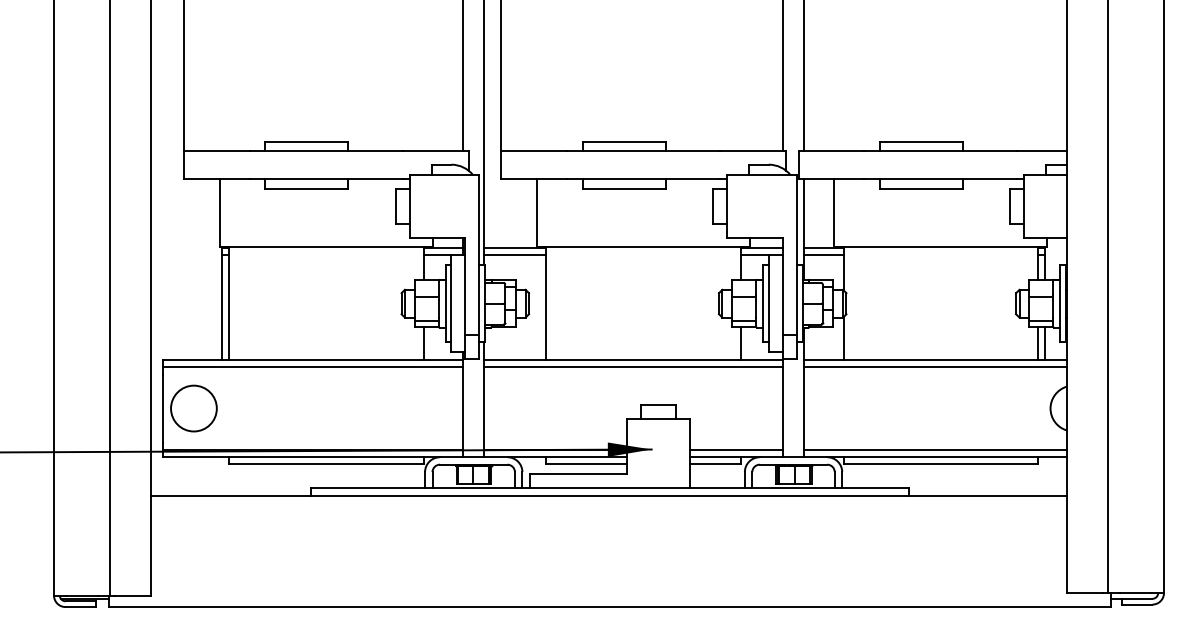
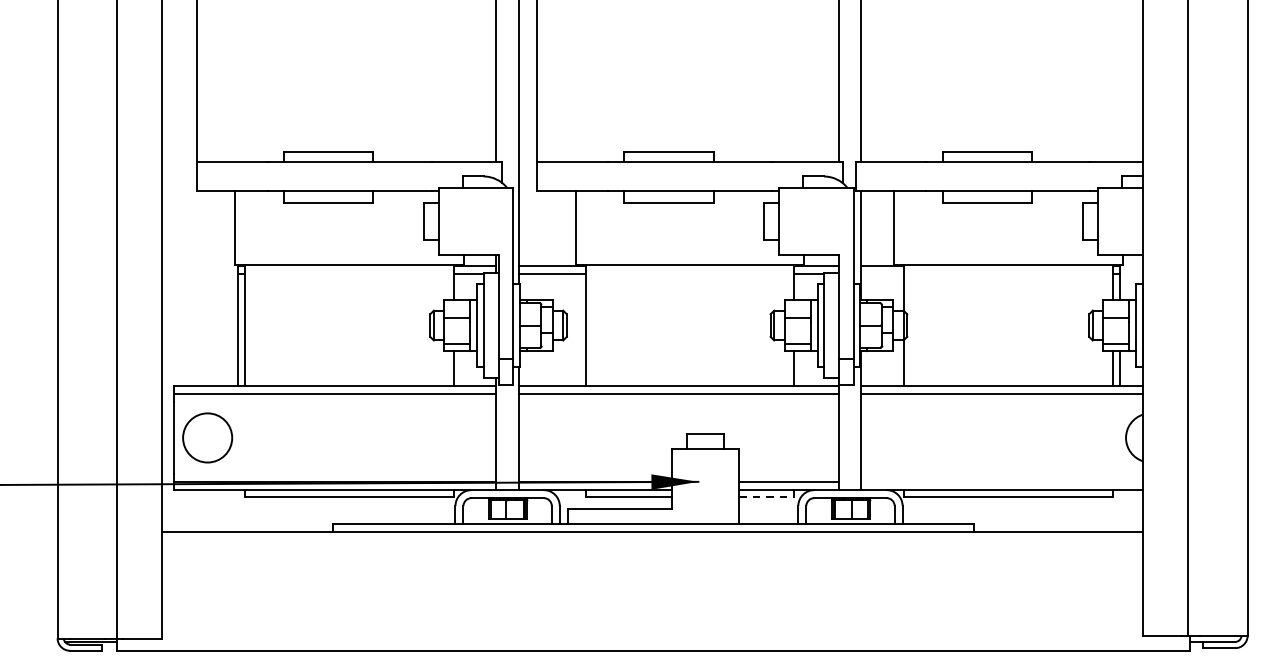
line: (823, 255) -> (882, 273), removed
line: (934, 449) -> (1001, 481), removed
line: (715, 463) -> (766, 496), solid -> dashed

